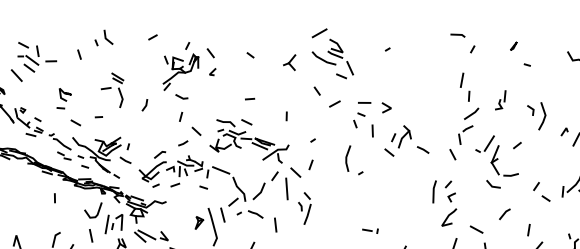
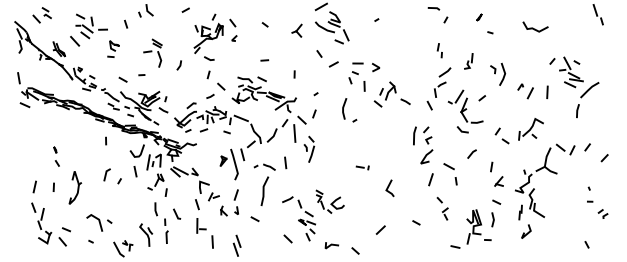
part: (464, 86) -> (439, 50), size x0.6
part: (64, 97) -> (113, 48), moved
part: (249, 213) -> (264, 166), moved

